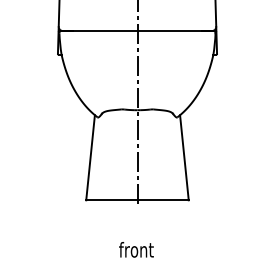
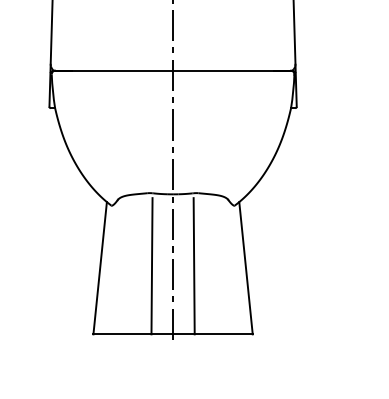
line: (123, 156) -> (151, 266), added
line: (150, 156) -> (193, 266), added

